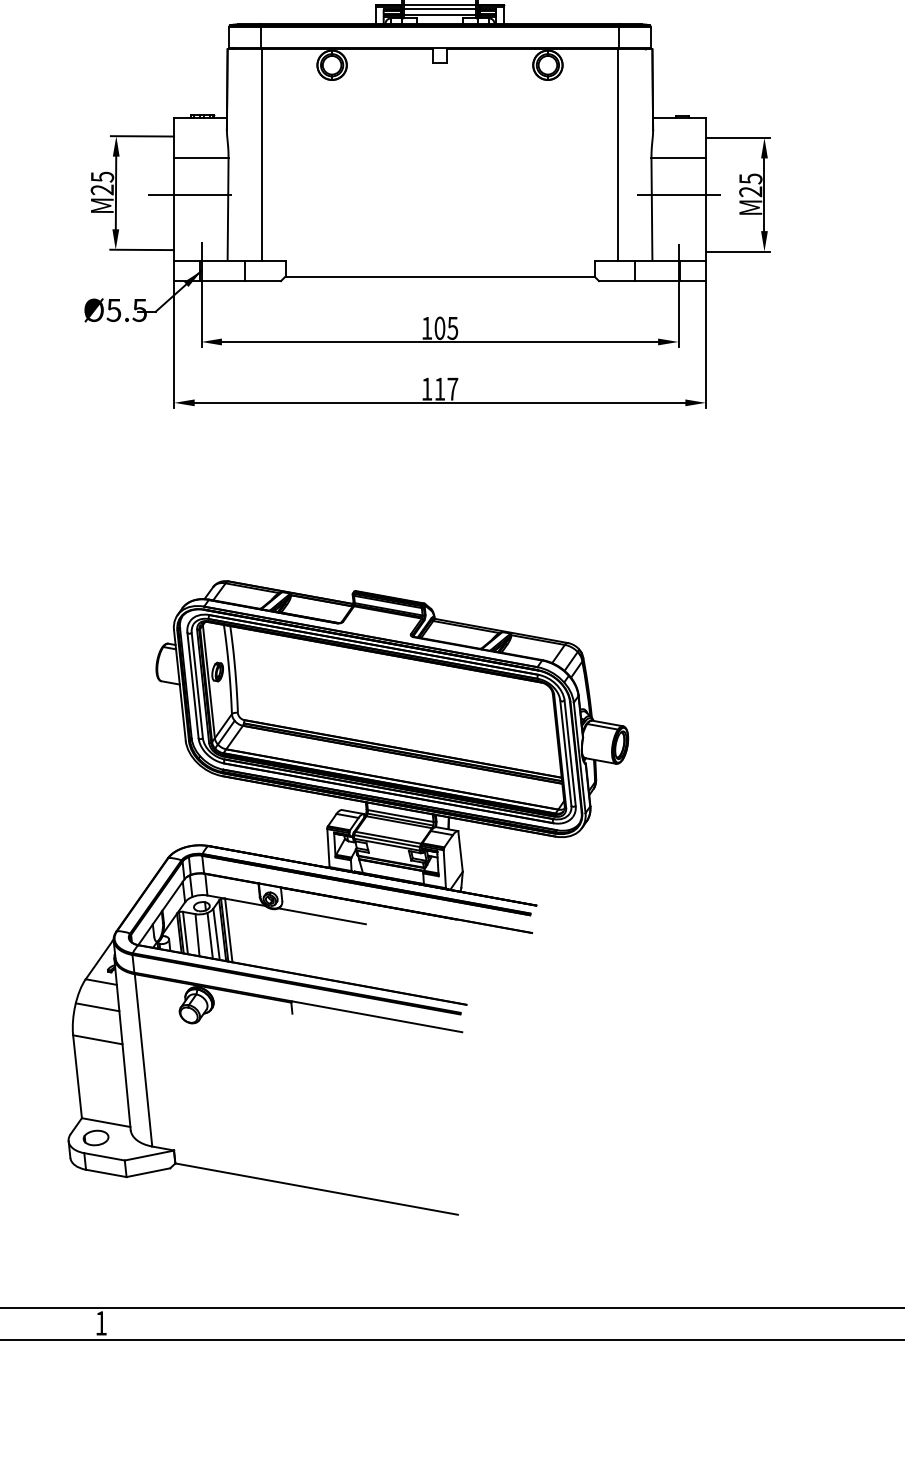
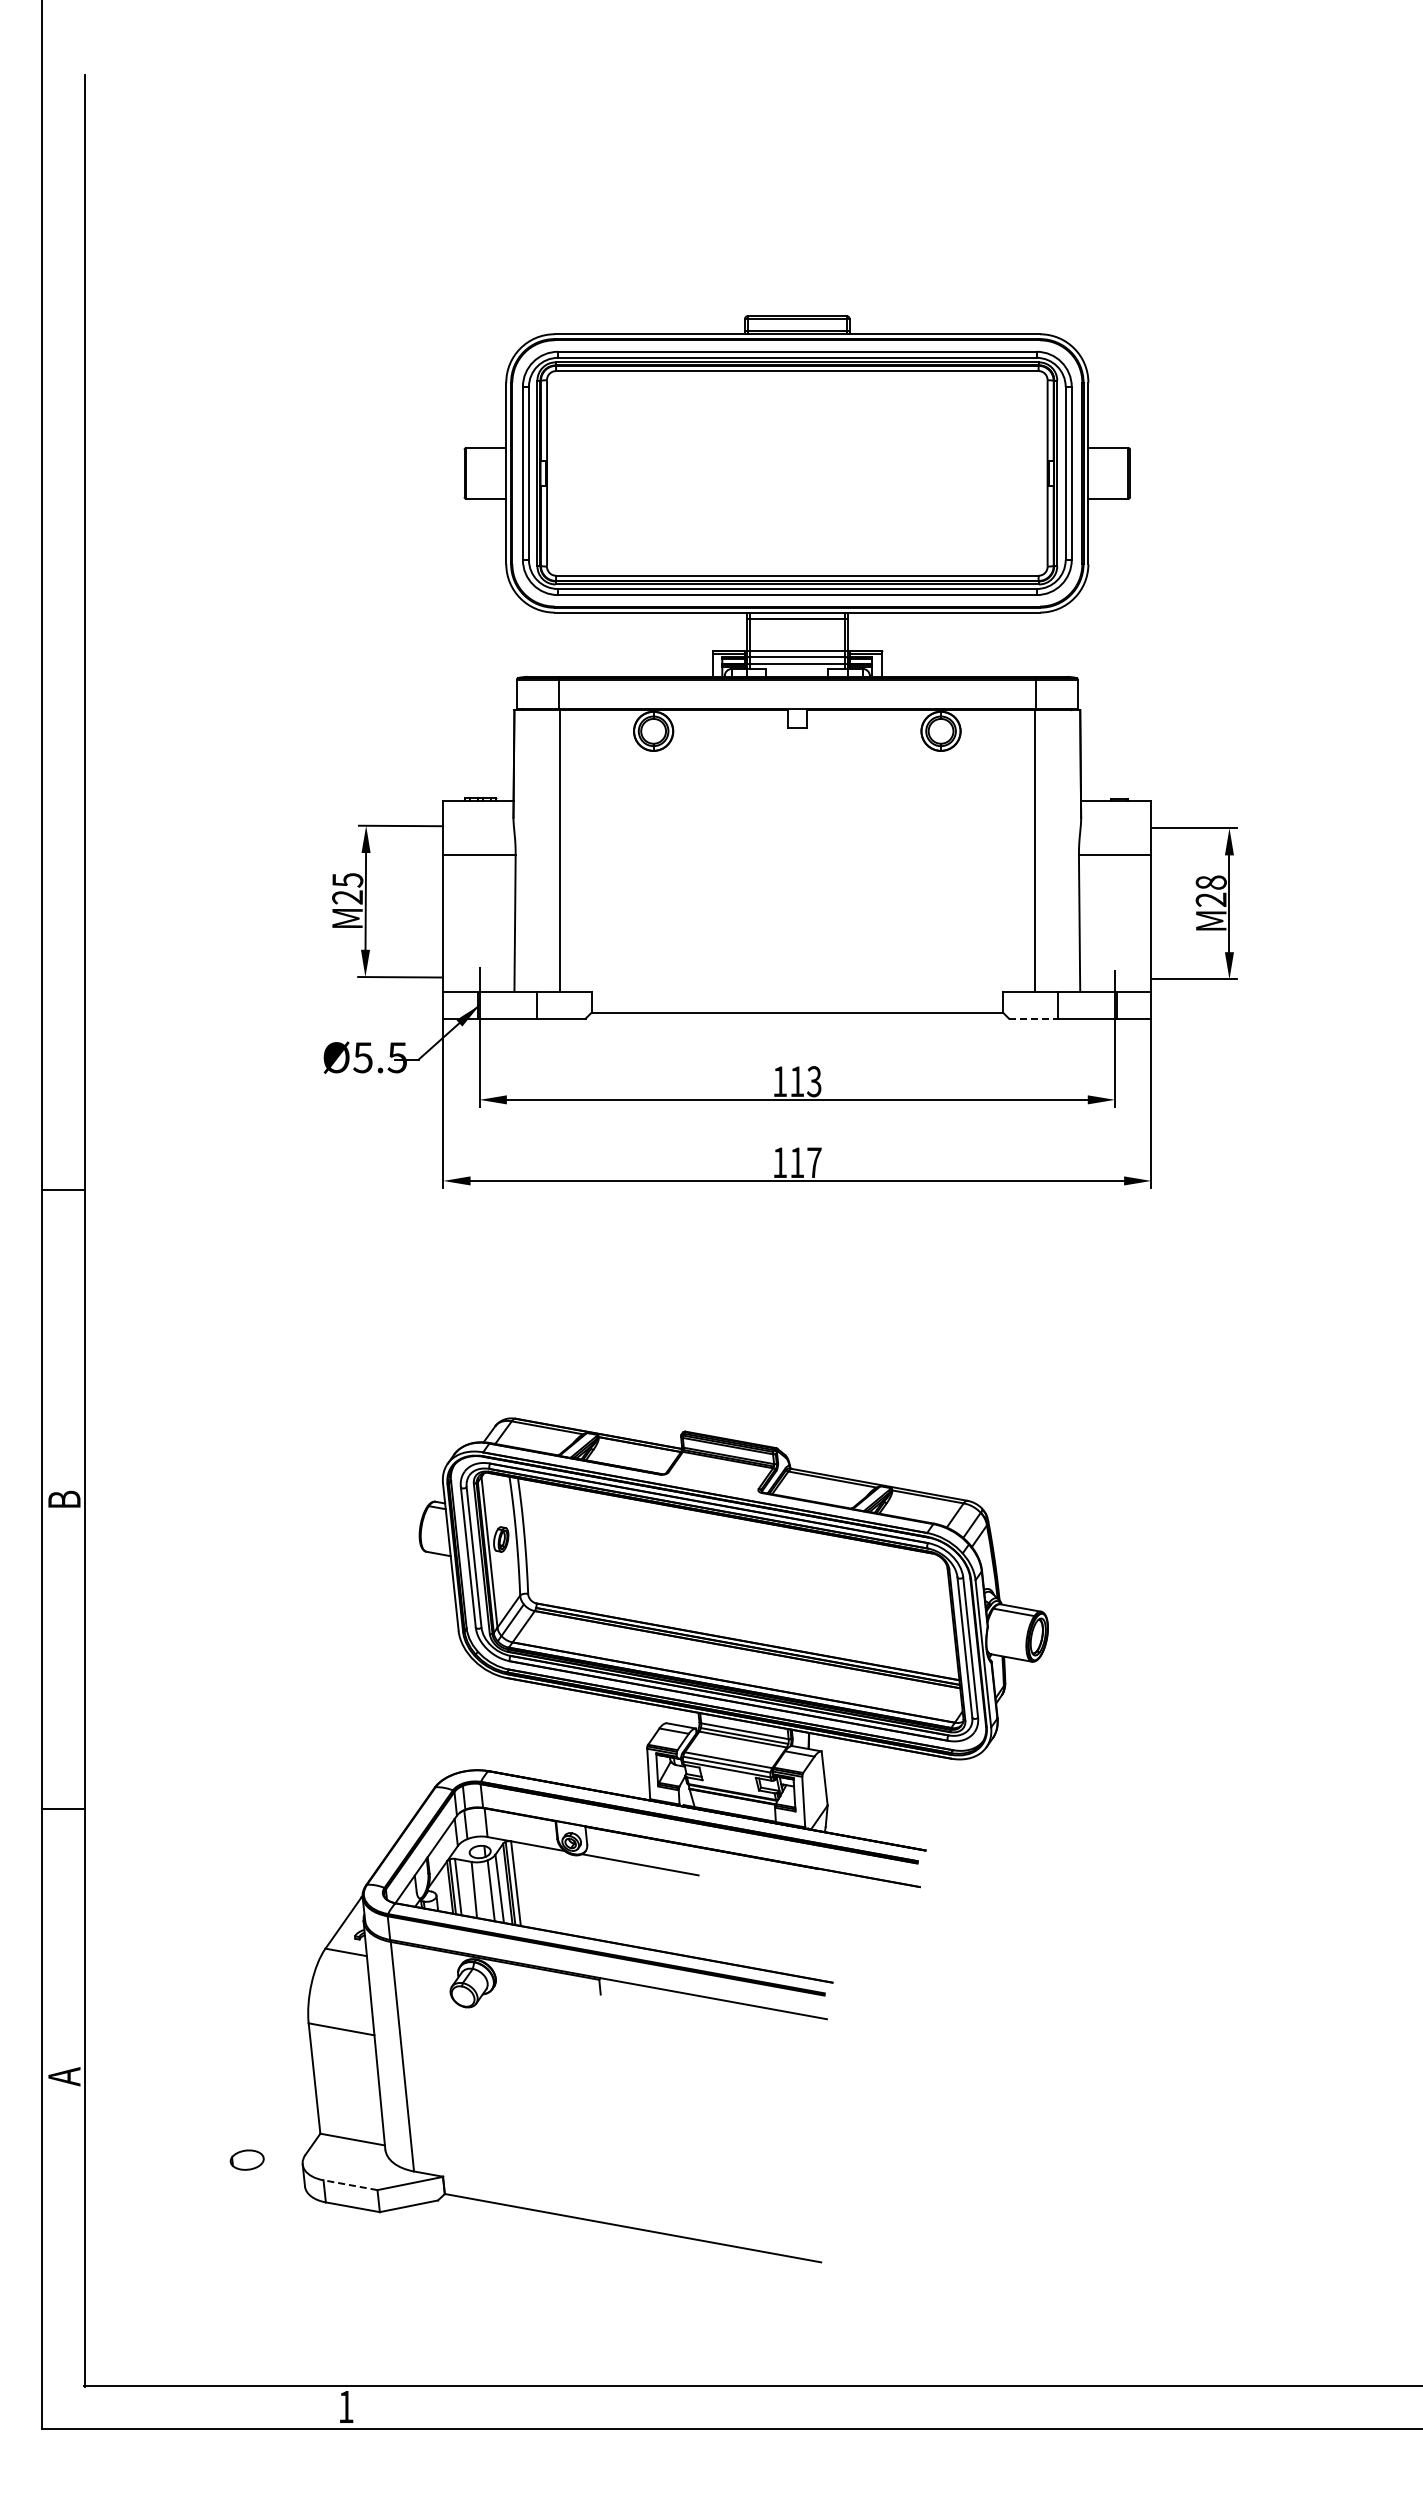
text: (750, 178) -> (1210, 882), M25 -> M28
line: (189, 194) -> (463, 903), removed
line: (678, 194) -> (1115, 903), removed
line: (617, 280) -> (1033, 1018), solid -> dashed
text: (446, 328) -> (805, 1081), 105 -> 113
line: (97, 1006) -> (341, 1985), removed
part: (95, 1137) -> (246, 2159), moved
line: (104, 1157) -> (350, 2185), solid -> dashed

